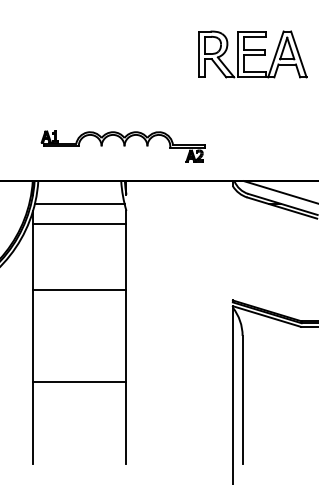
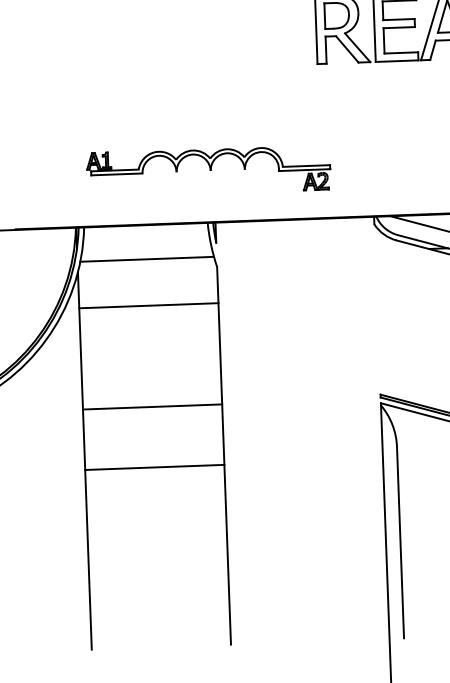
line: (79, 224) -> (148, 306), moved
line: (79, 290) -> (152, 407), moved
line: (79, 381) -> (154, 467), moved

